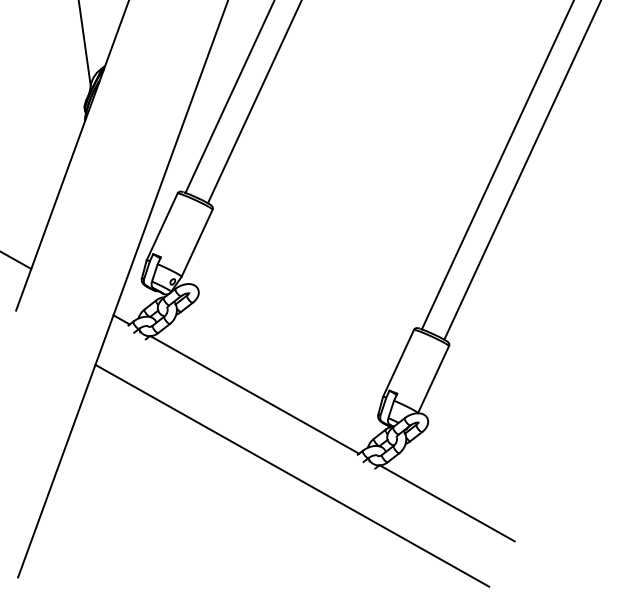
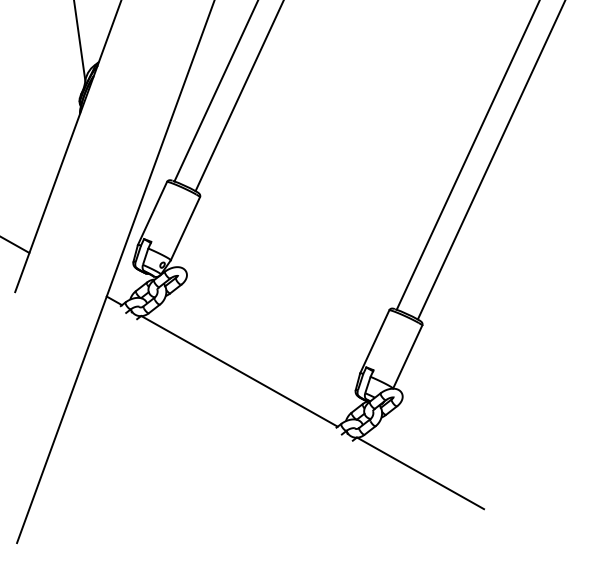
line: (292, 475) -> (275, 447), removed

